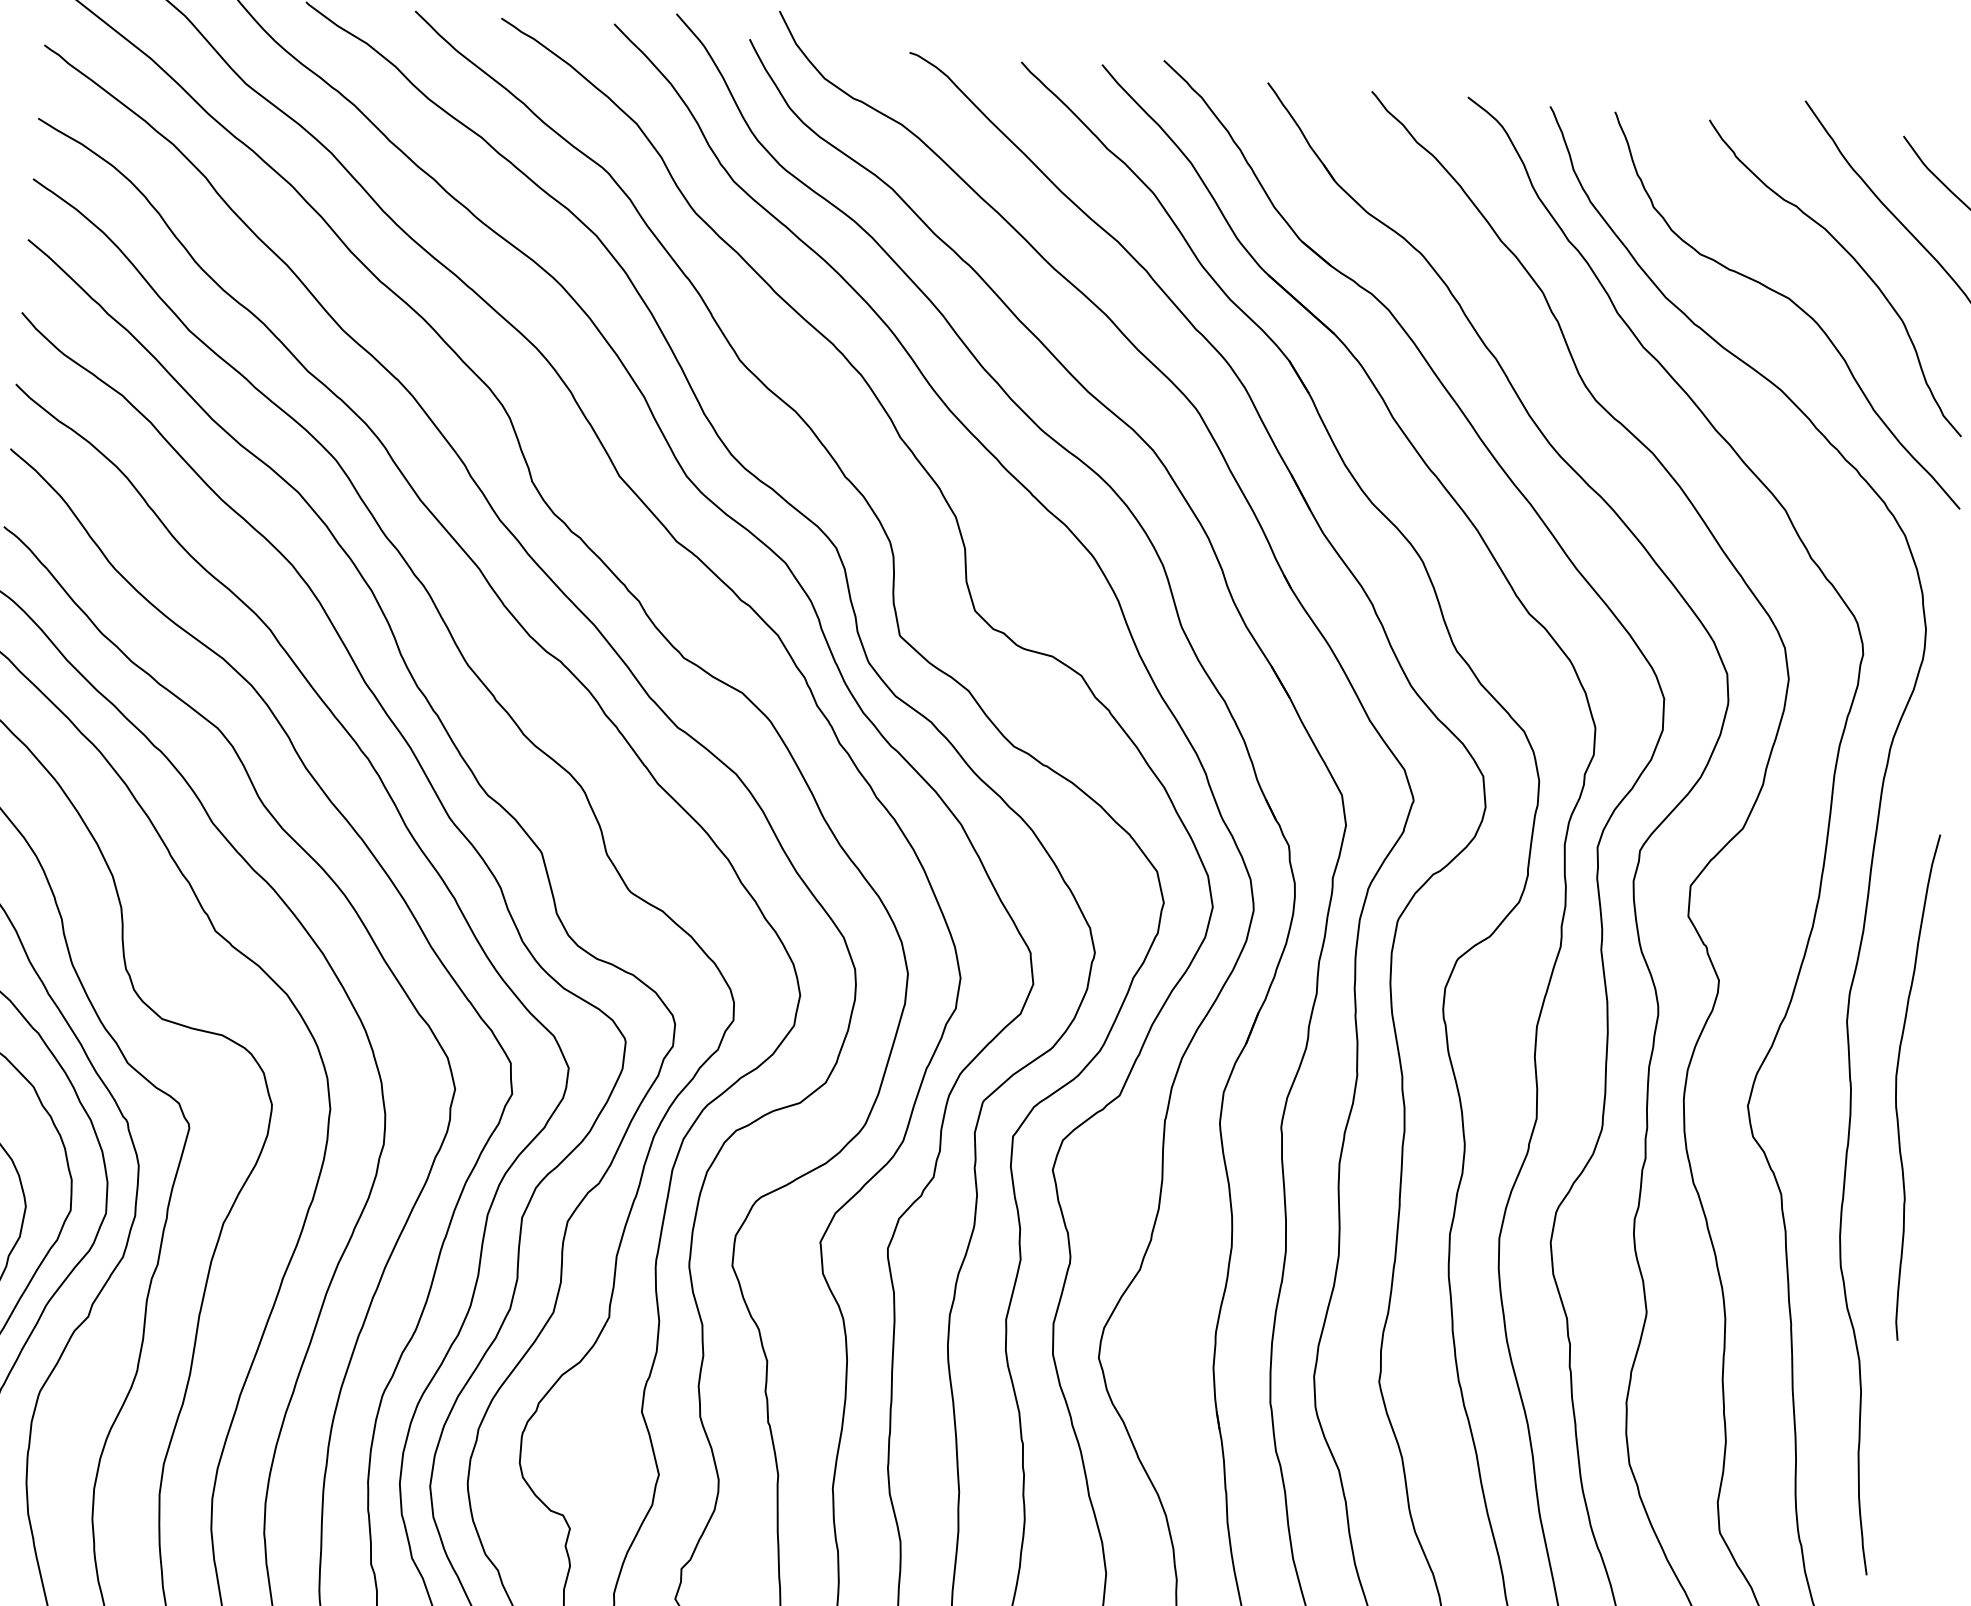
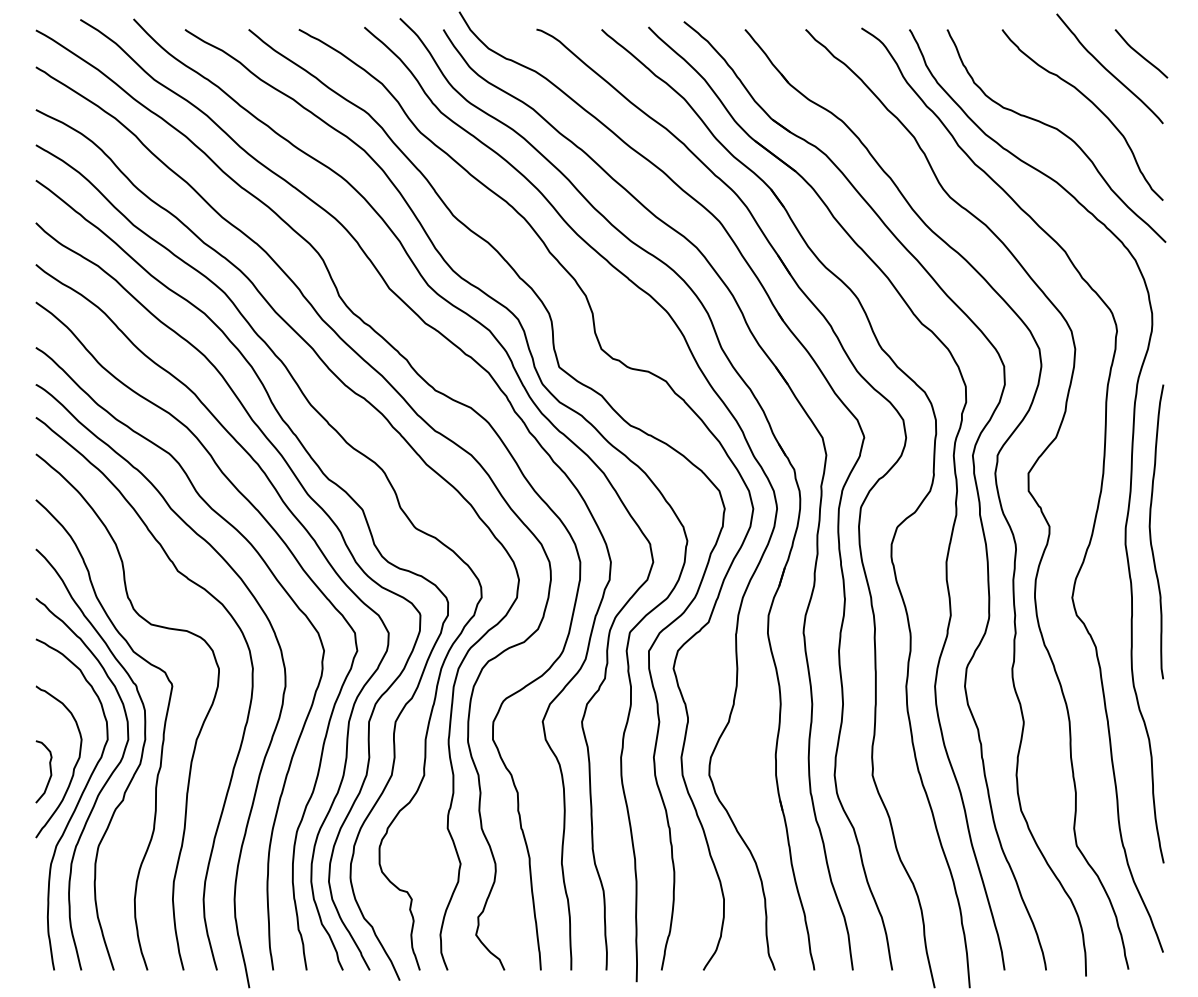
curve: (1898, 1088) -> (1151, 533), moved

